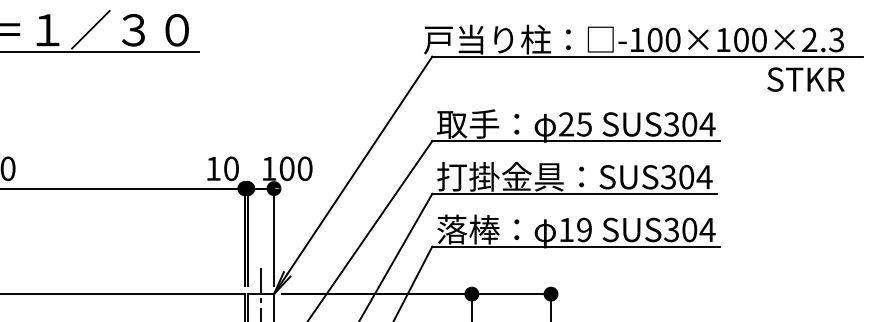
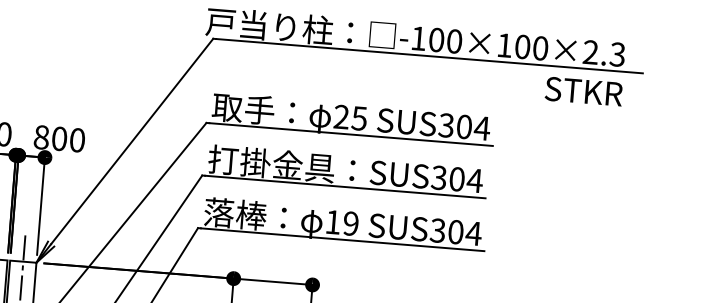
text: (268, 168) -> (41, 137), 100 -> 800

